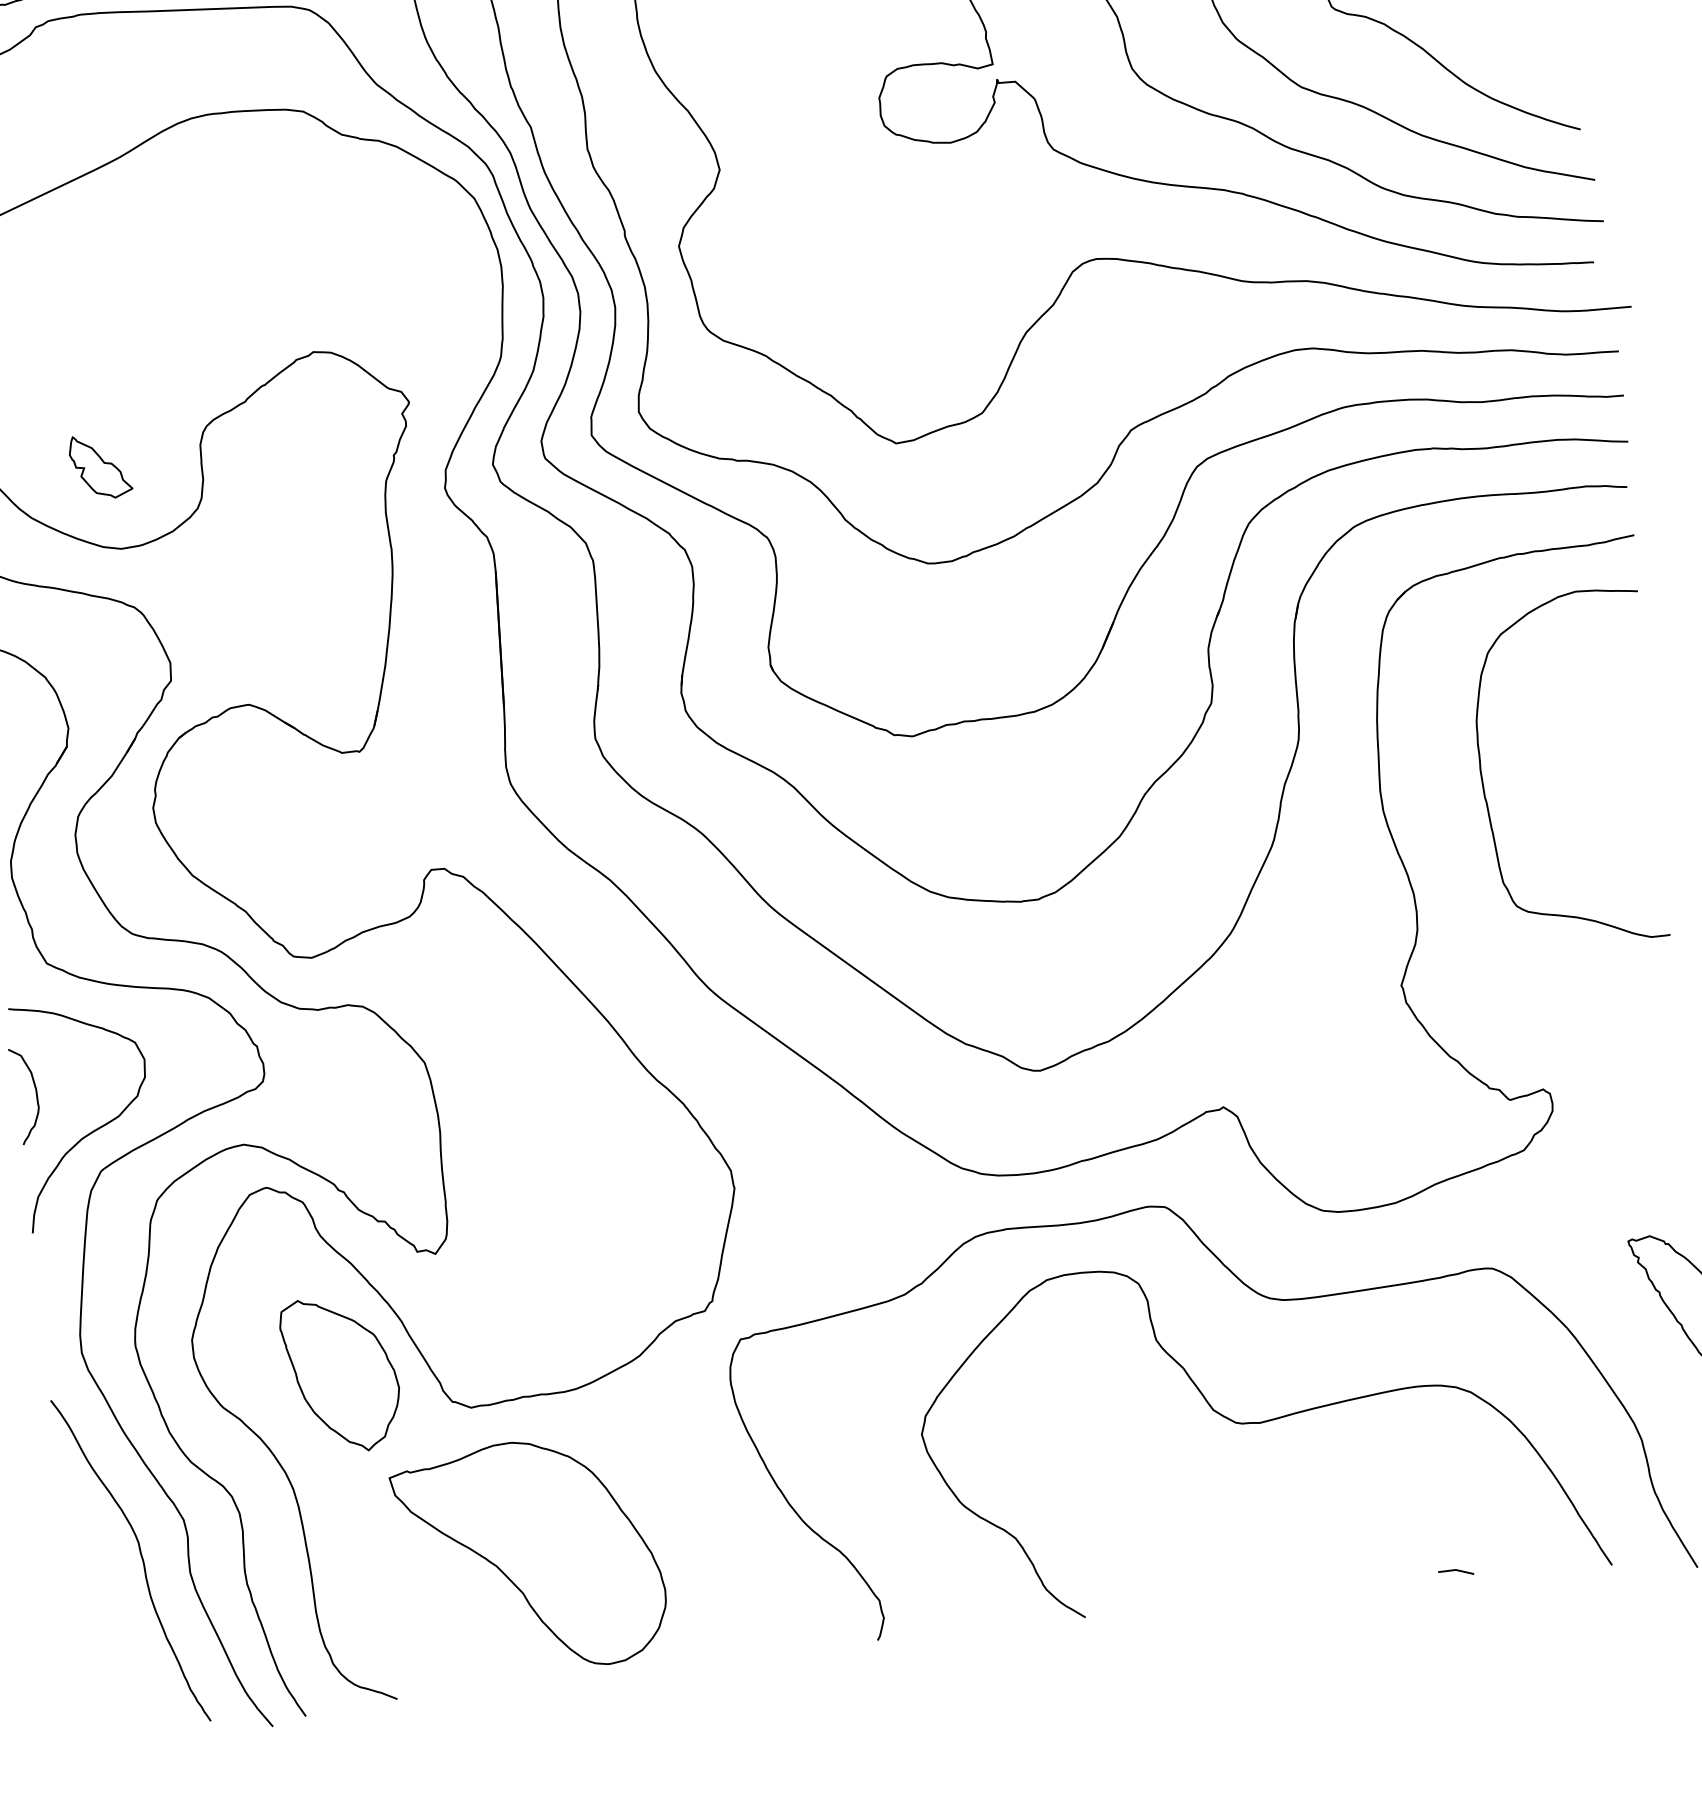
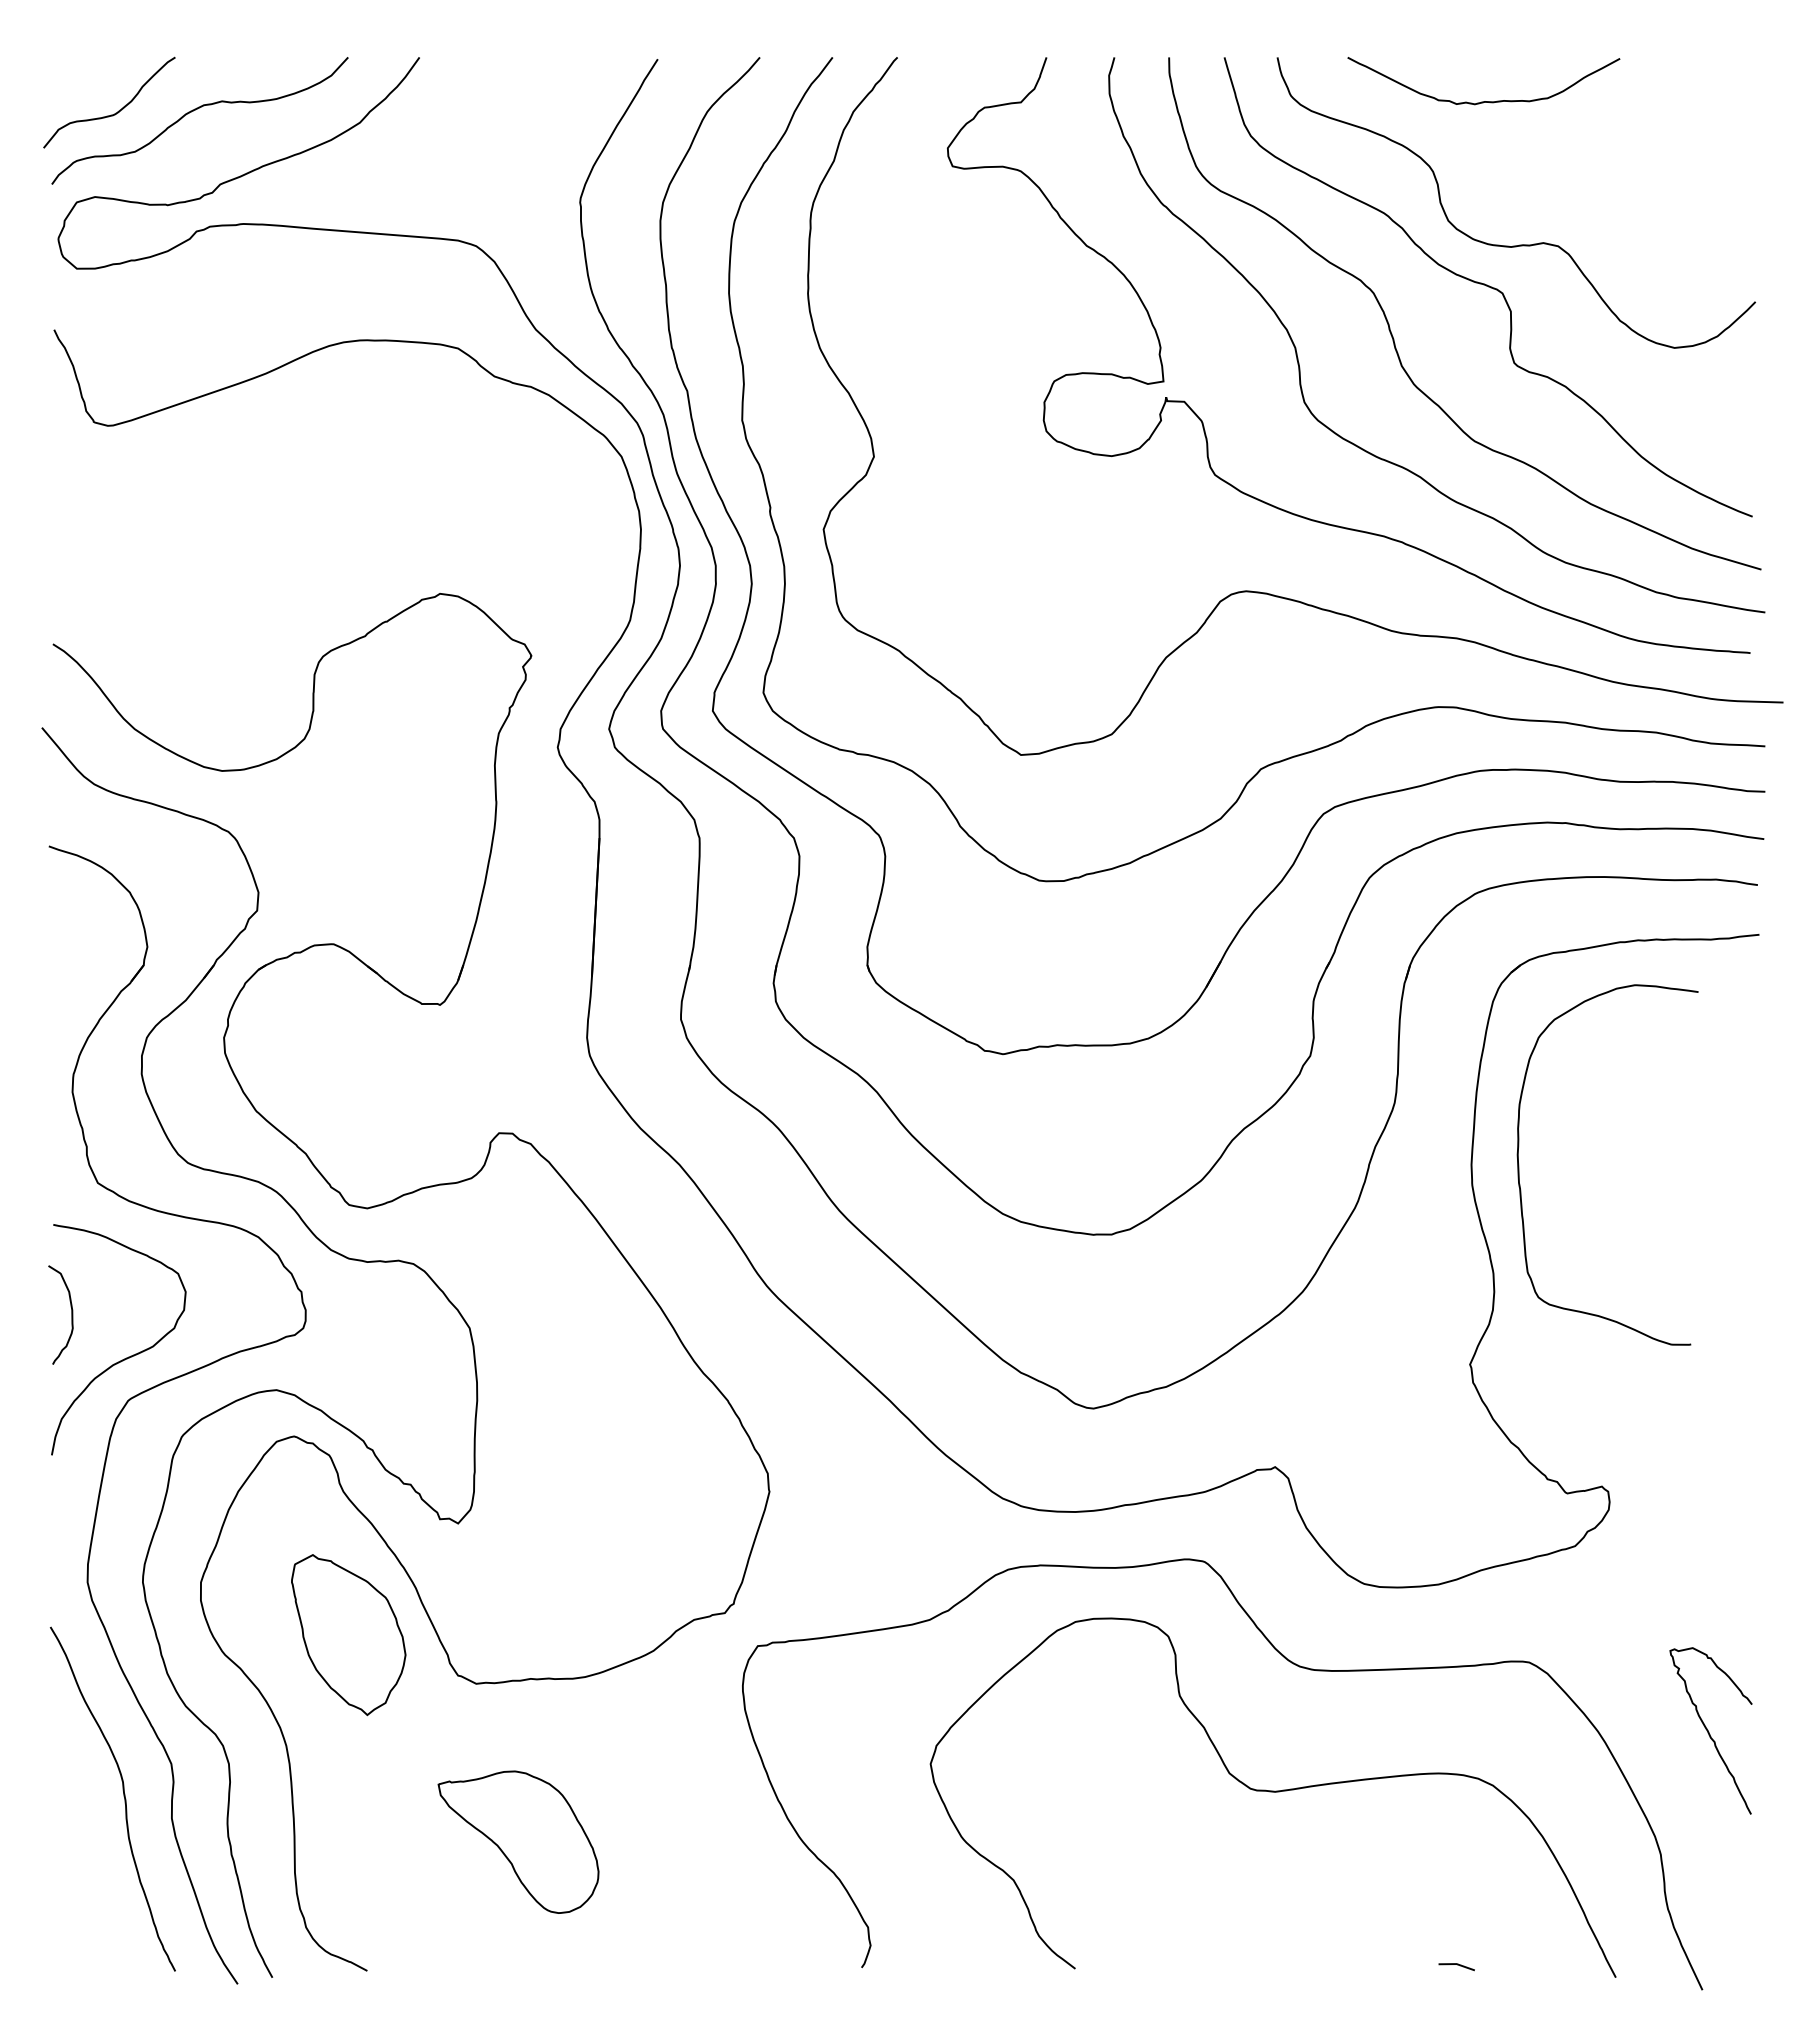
part: (100, 466) -> (210, 684), removed
curve: (1483, 779) -> (1519, 1164), moved
part: (529, 1557) -> (518, 1842), size x0.6

